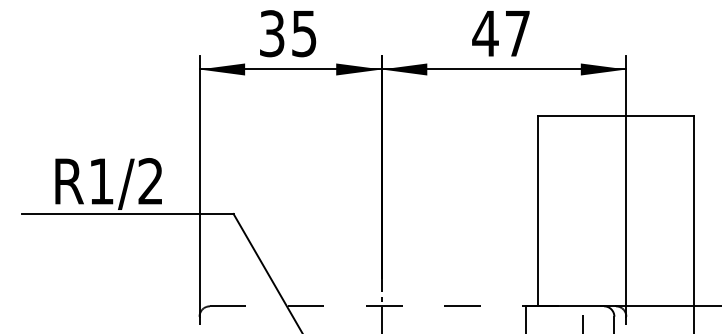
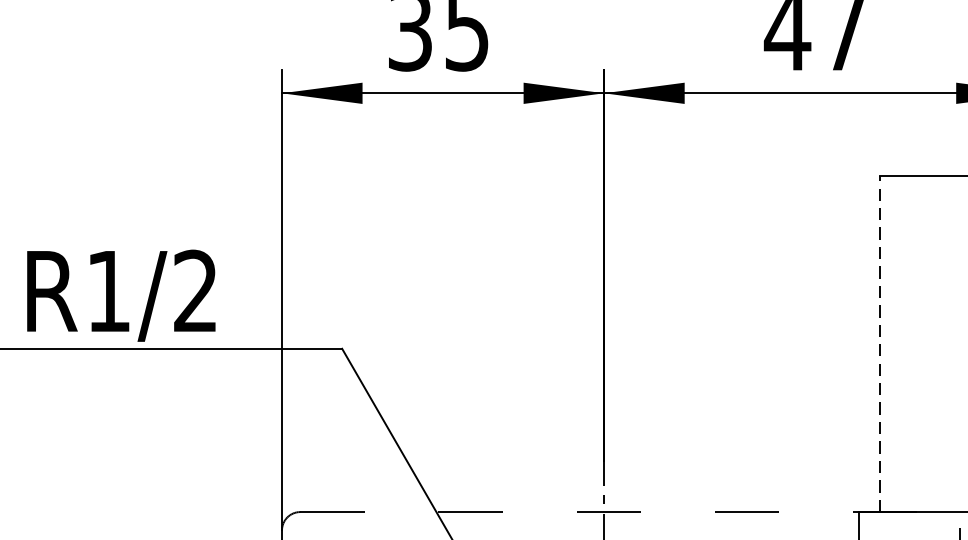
line: (537, 211) -> (879, 344), solid -> dashed

